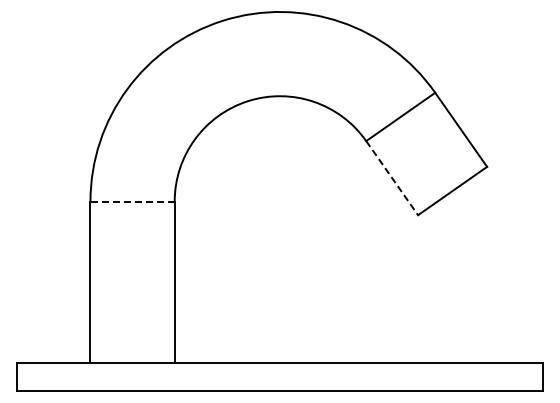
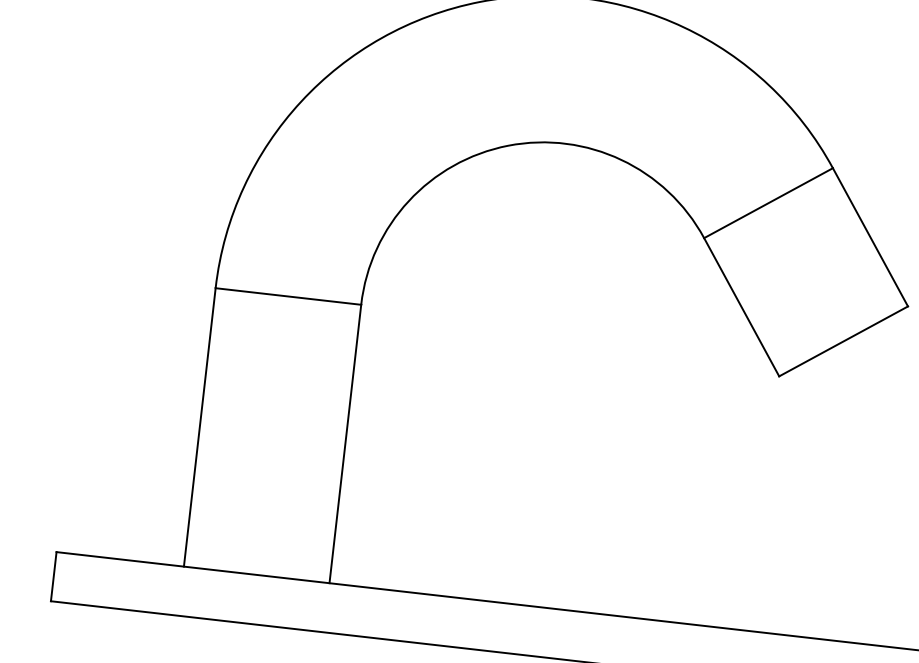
line: (392, 178) -> (742, 307), dashed -> solid
line: (132, 201) -> (288, 296), dashed -> solid

